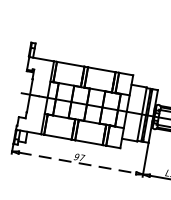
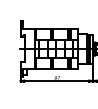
line: (78, 163) -> (57, 81), dashed -> solid

